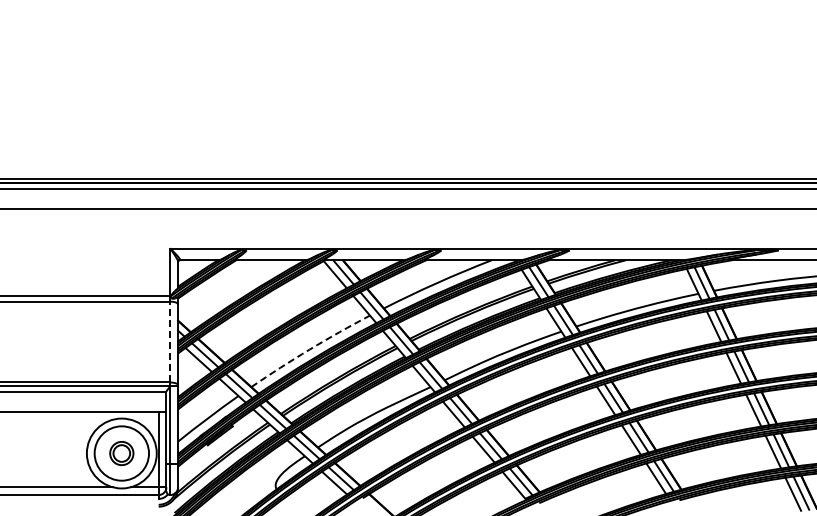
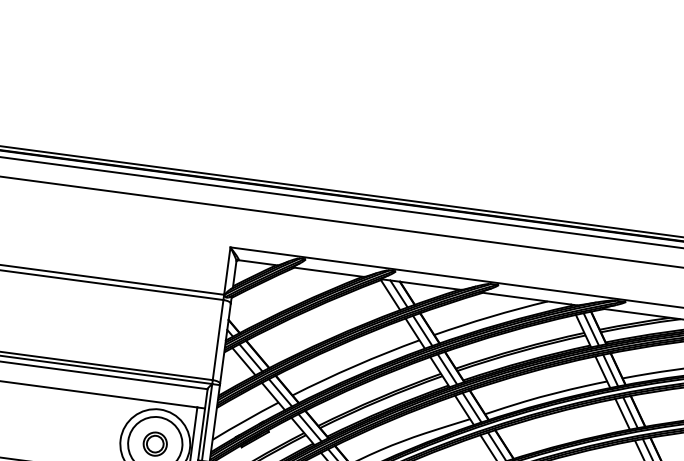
line: (170, 341) -> (218, 339), dashed -> solid
arc: (309, 349) -> (355, 365), dashed -> solid

